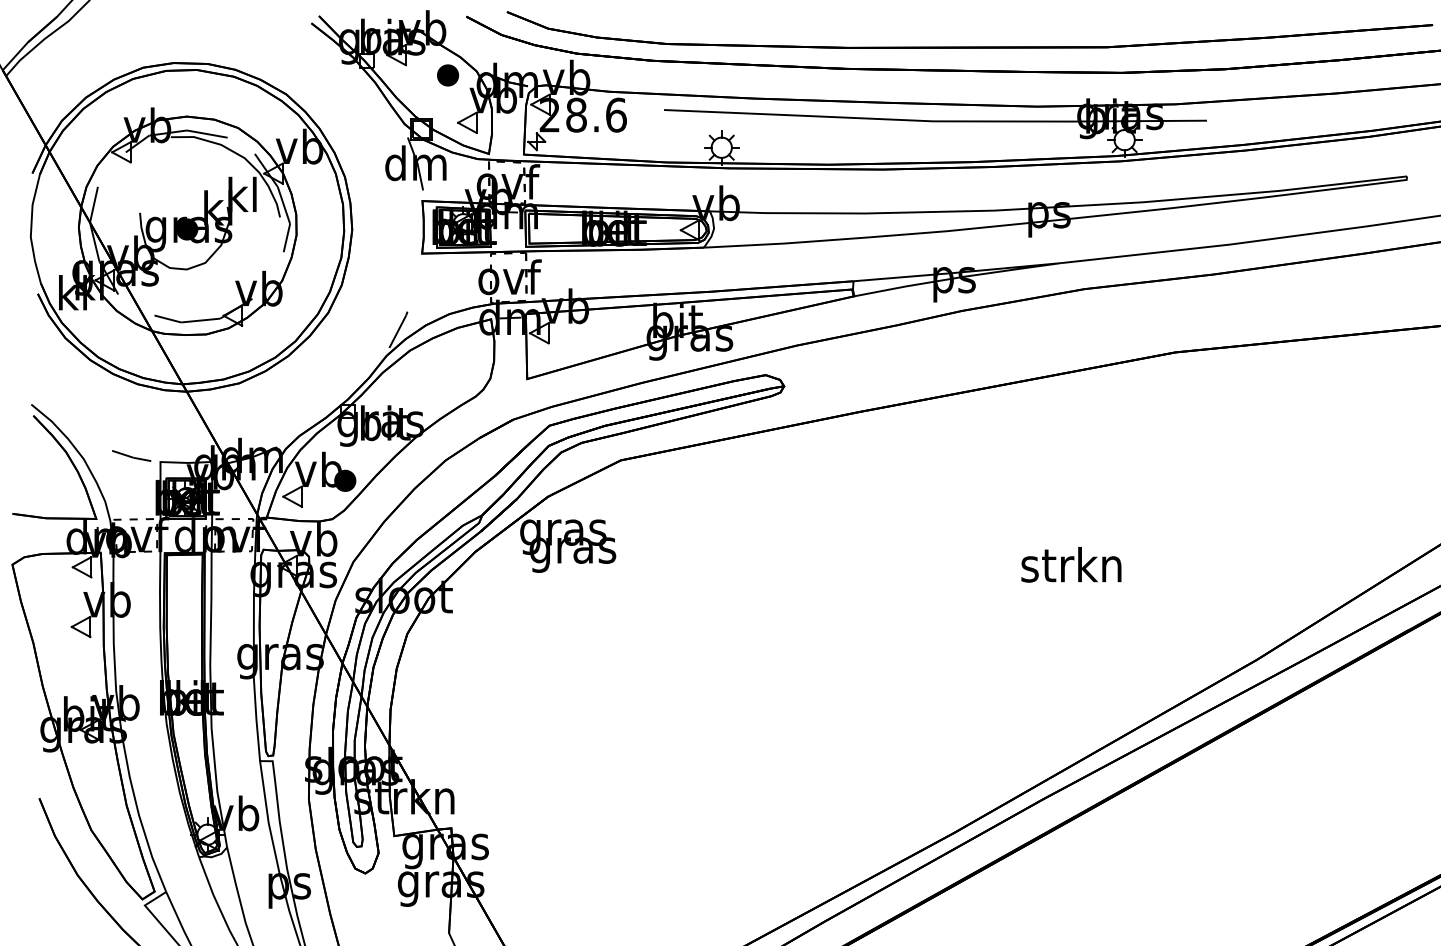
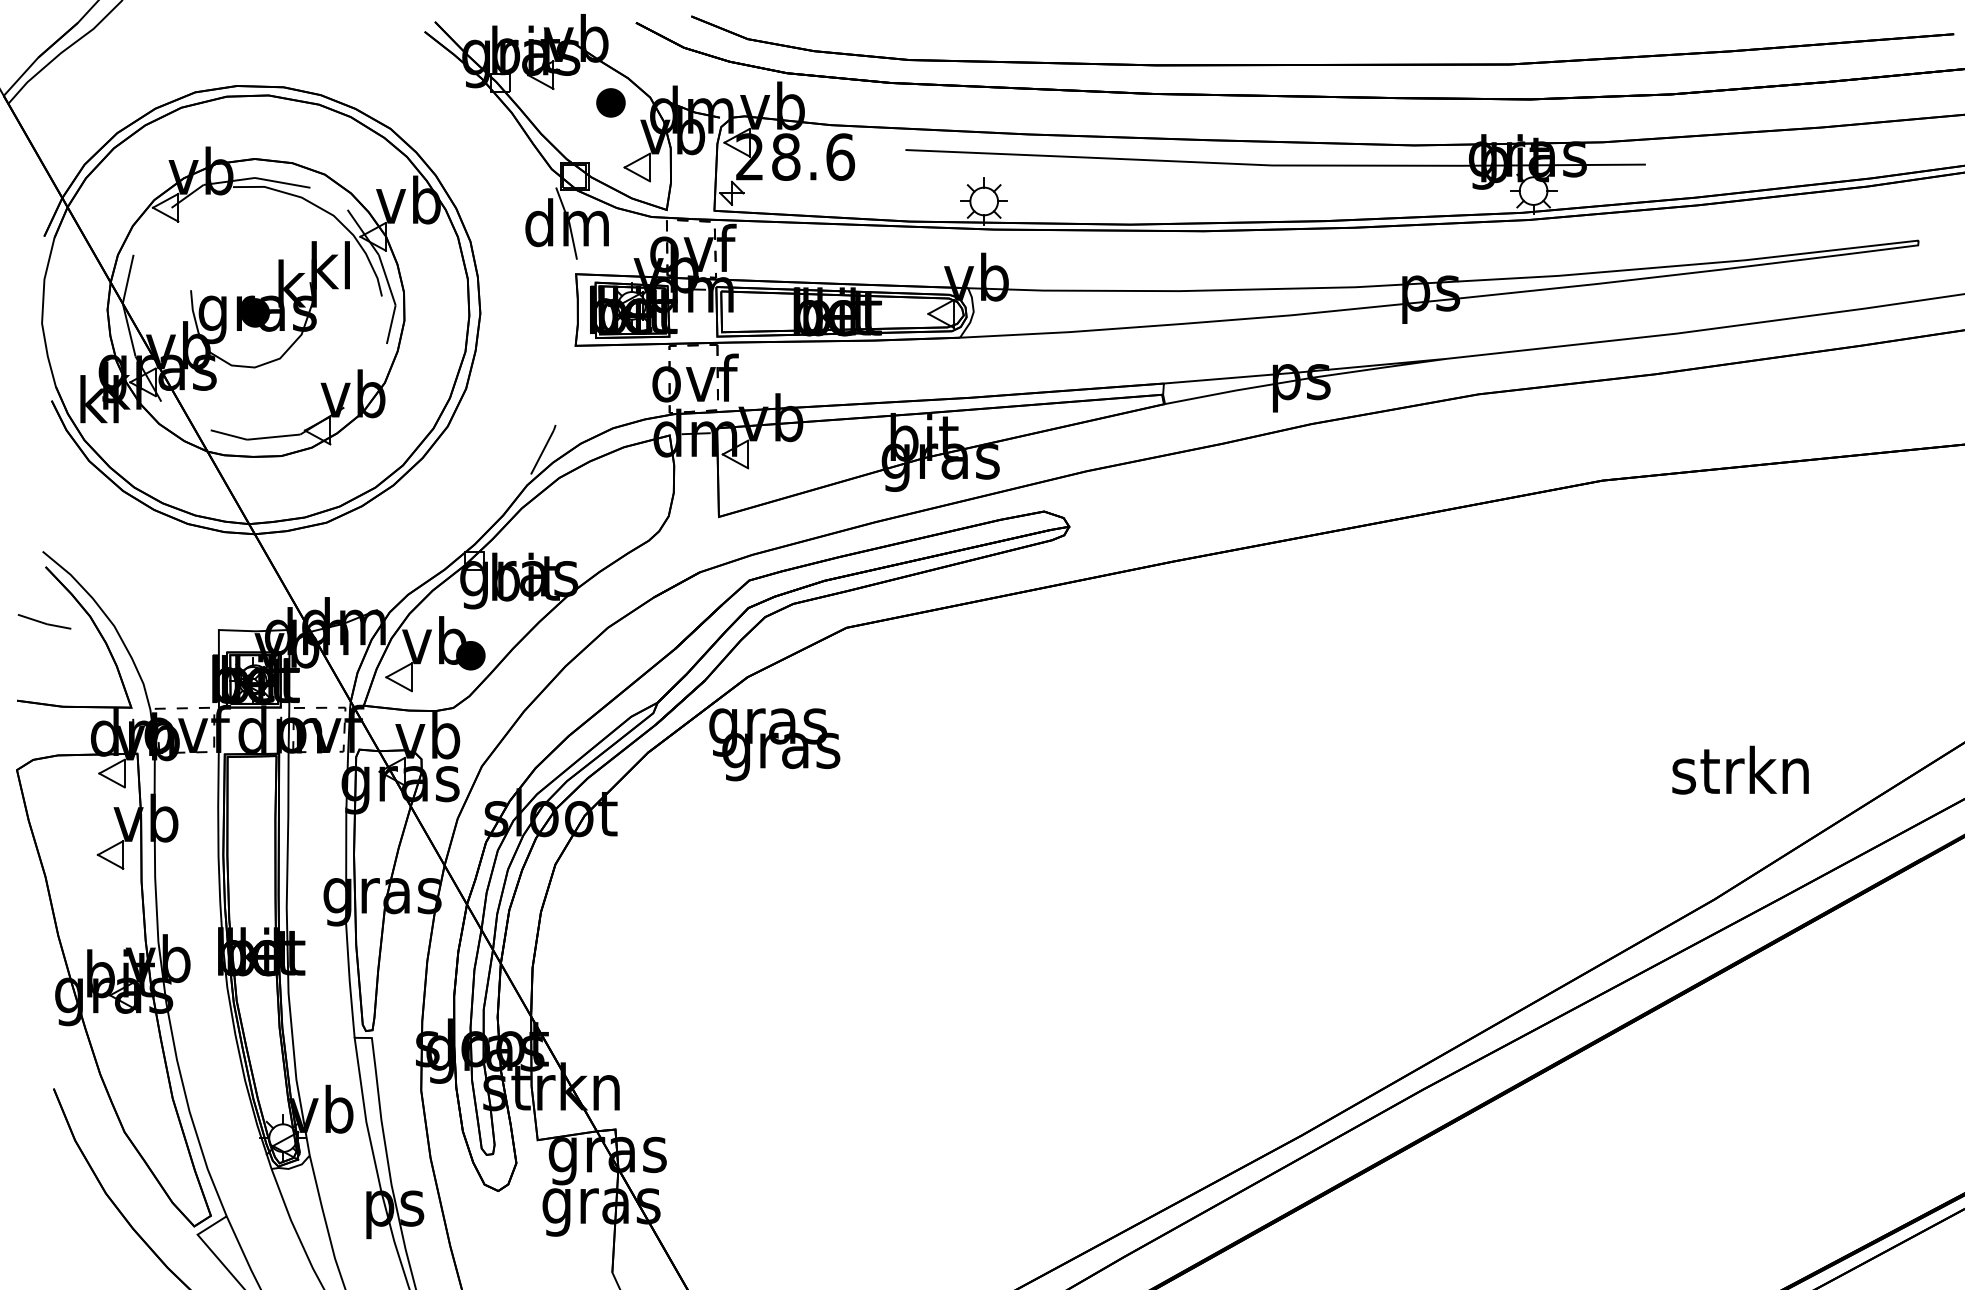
line: (130, 455) -> (42, 621), moved
text: (1071, 564) -> (1740, 769), moved

